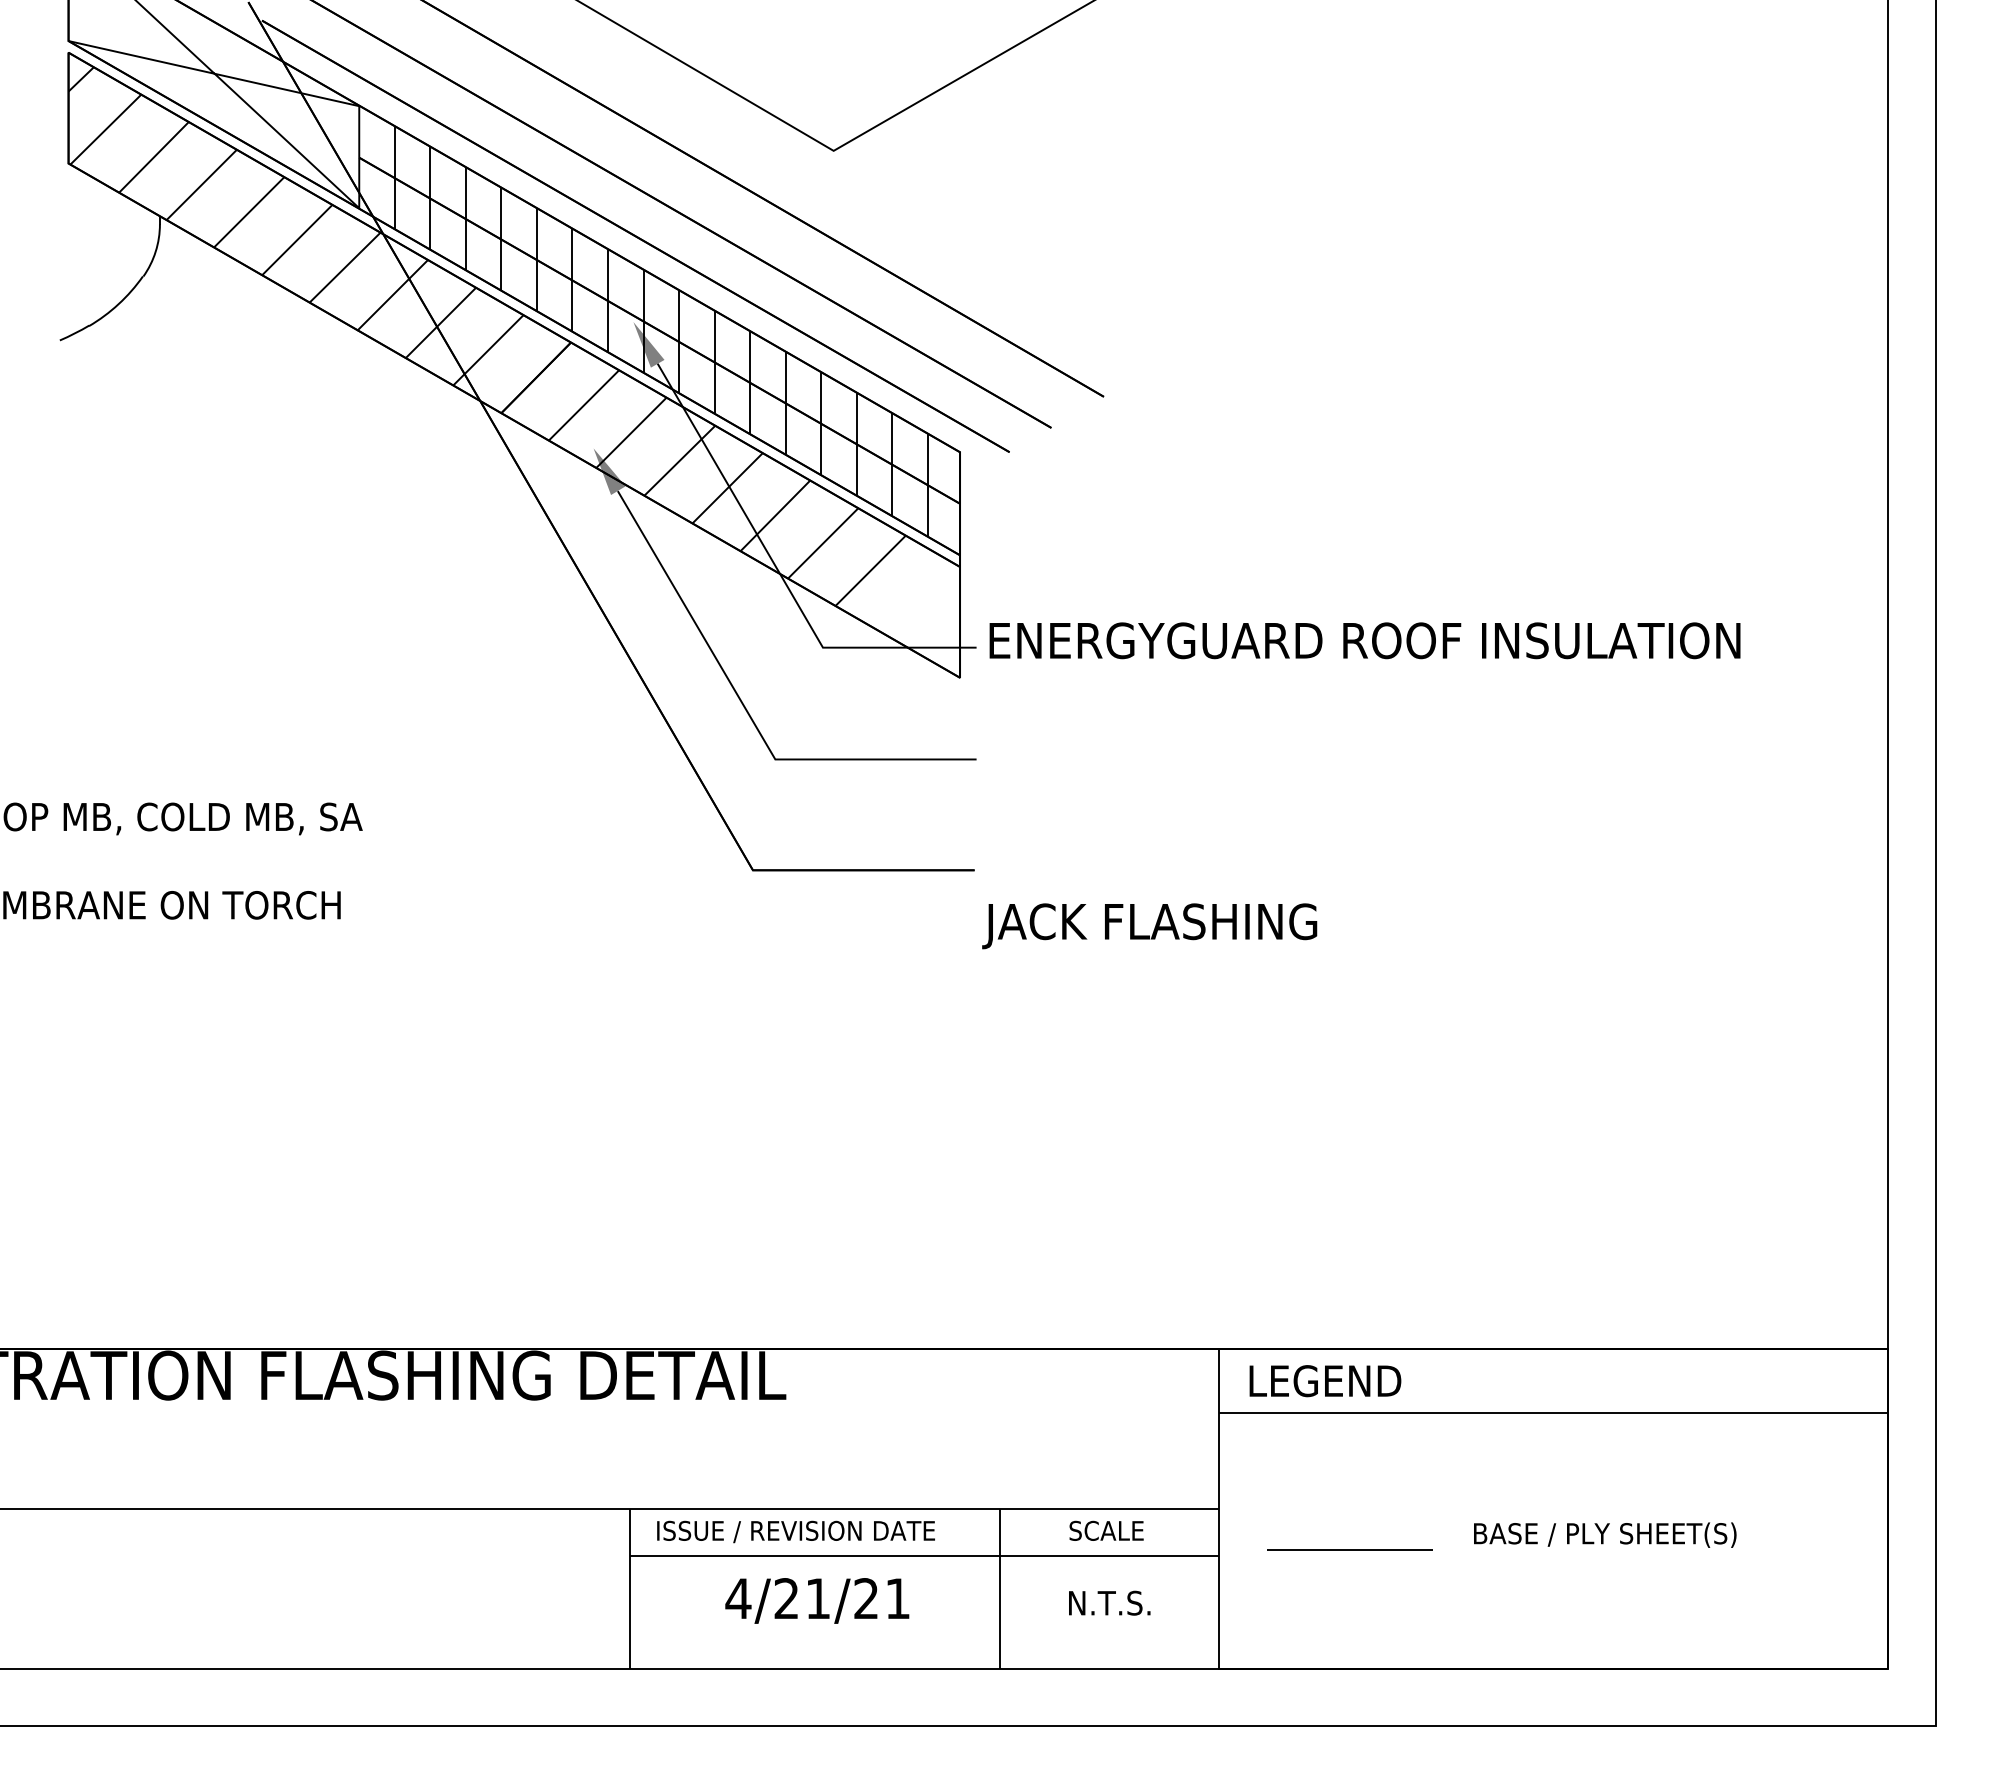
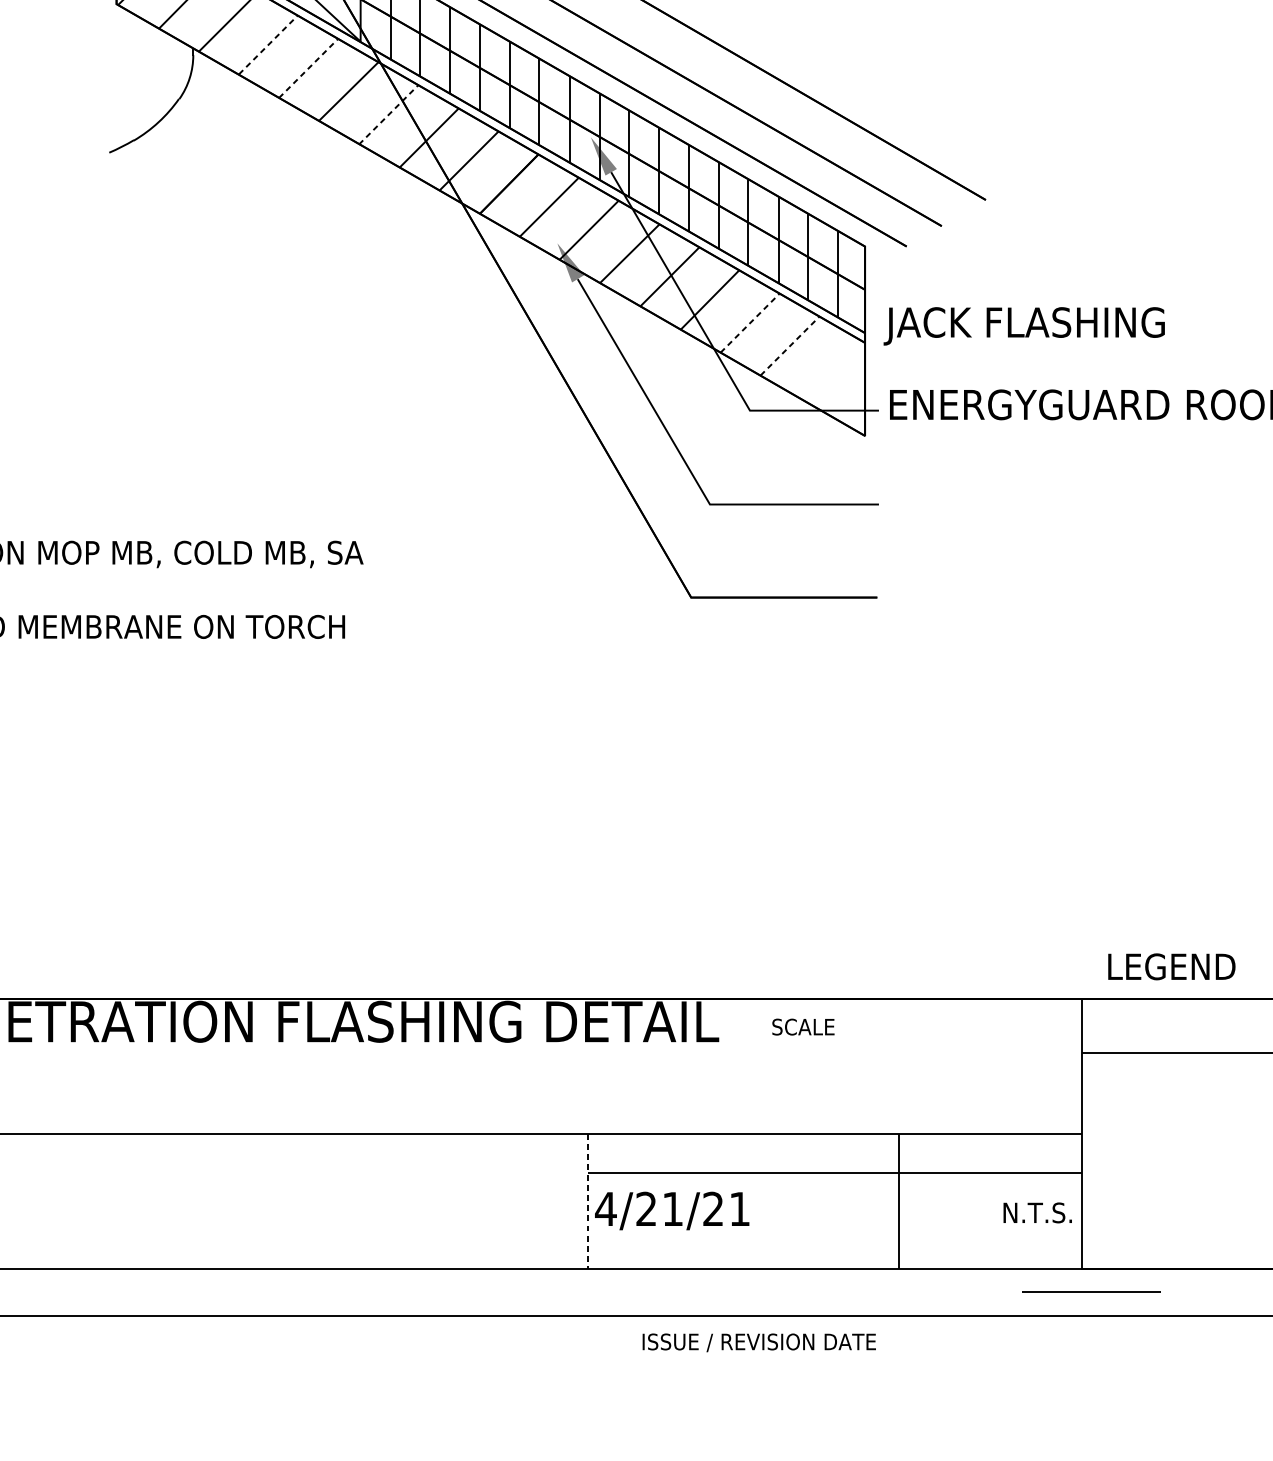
line: (249, 211) -> (268, 44), solid -> dashed
line: (297, 239) -> (308, 67), solid -> dashed
line: (393, 294) -> (389, 114), solid -> dashed
line: (823, 543) -> (750, 323), solid -> dashed
line: (870, 570) -> (789, 345), solid -> dashed
text: (1149, 926) -> (1024, 326), moved
text: (1325, 1381) -> (1171, 967), moved
text: (1106, 1530) -> (803, 1026), moved
text: (795, 1531) -> (758, 1342), moved
line: (1349, 1549) -> (1091, 1292), moved
line: (629, 1589) -> (587, 1201), solid -> dashed
text: (817, 1600) -> (672, 1210), moved
text: (1109, 1602) -> (1037, 1212), moved

